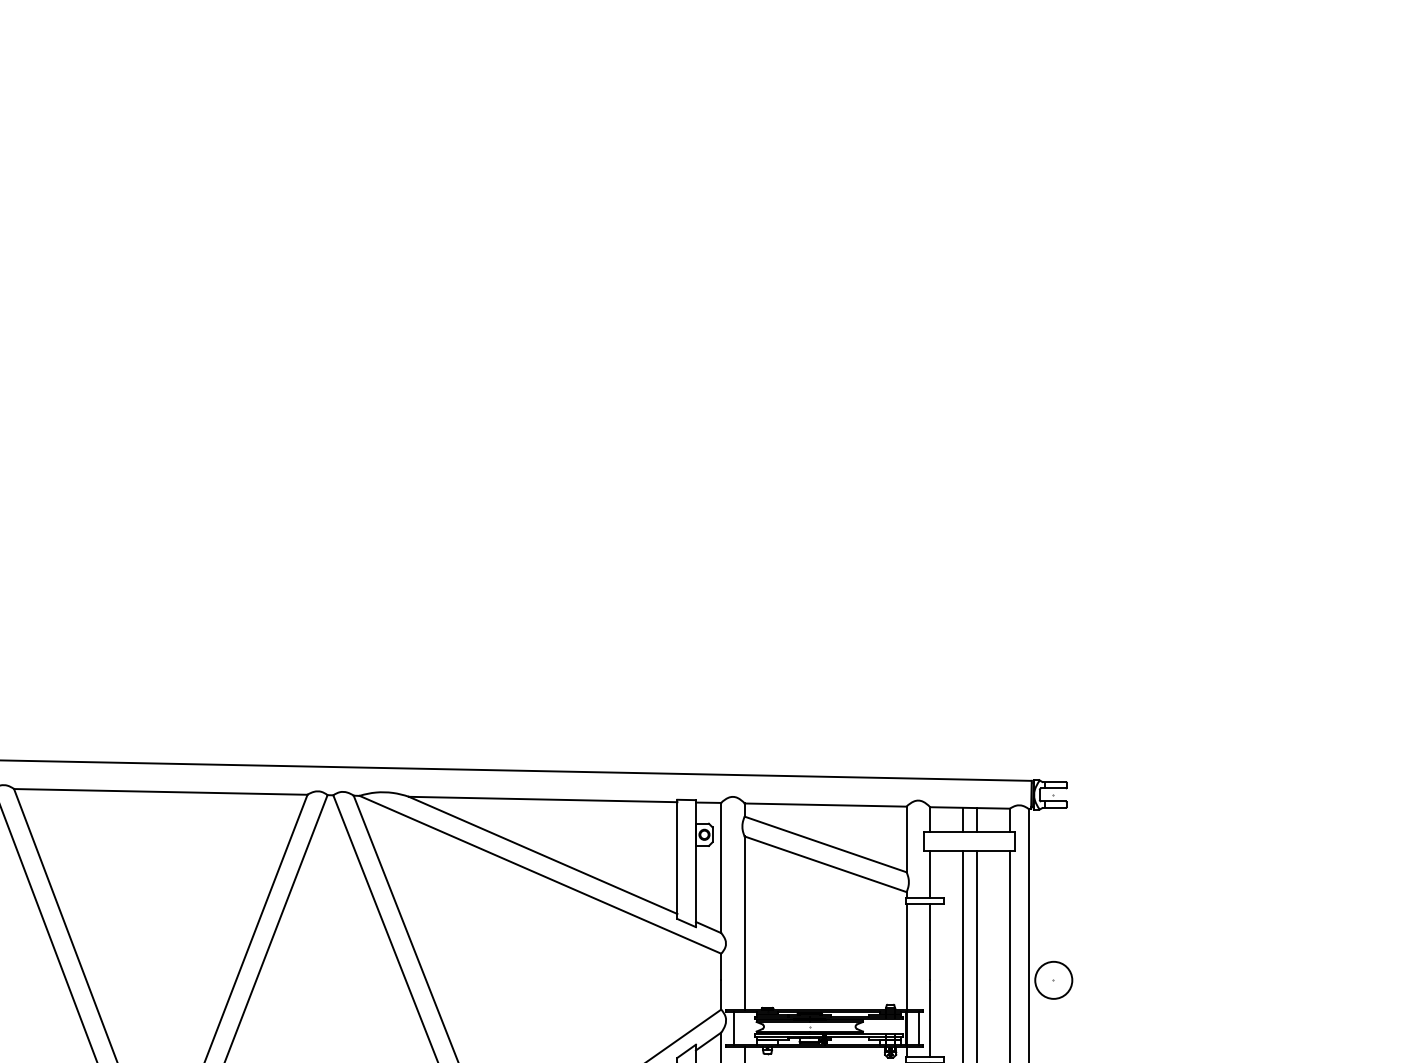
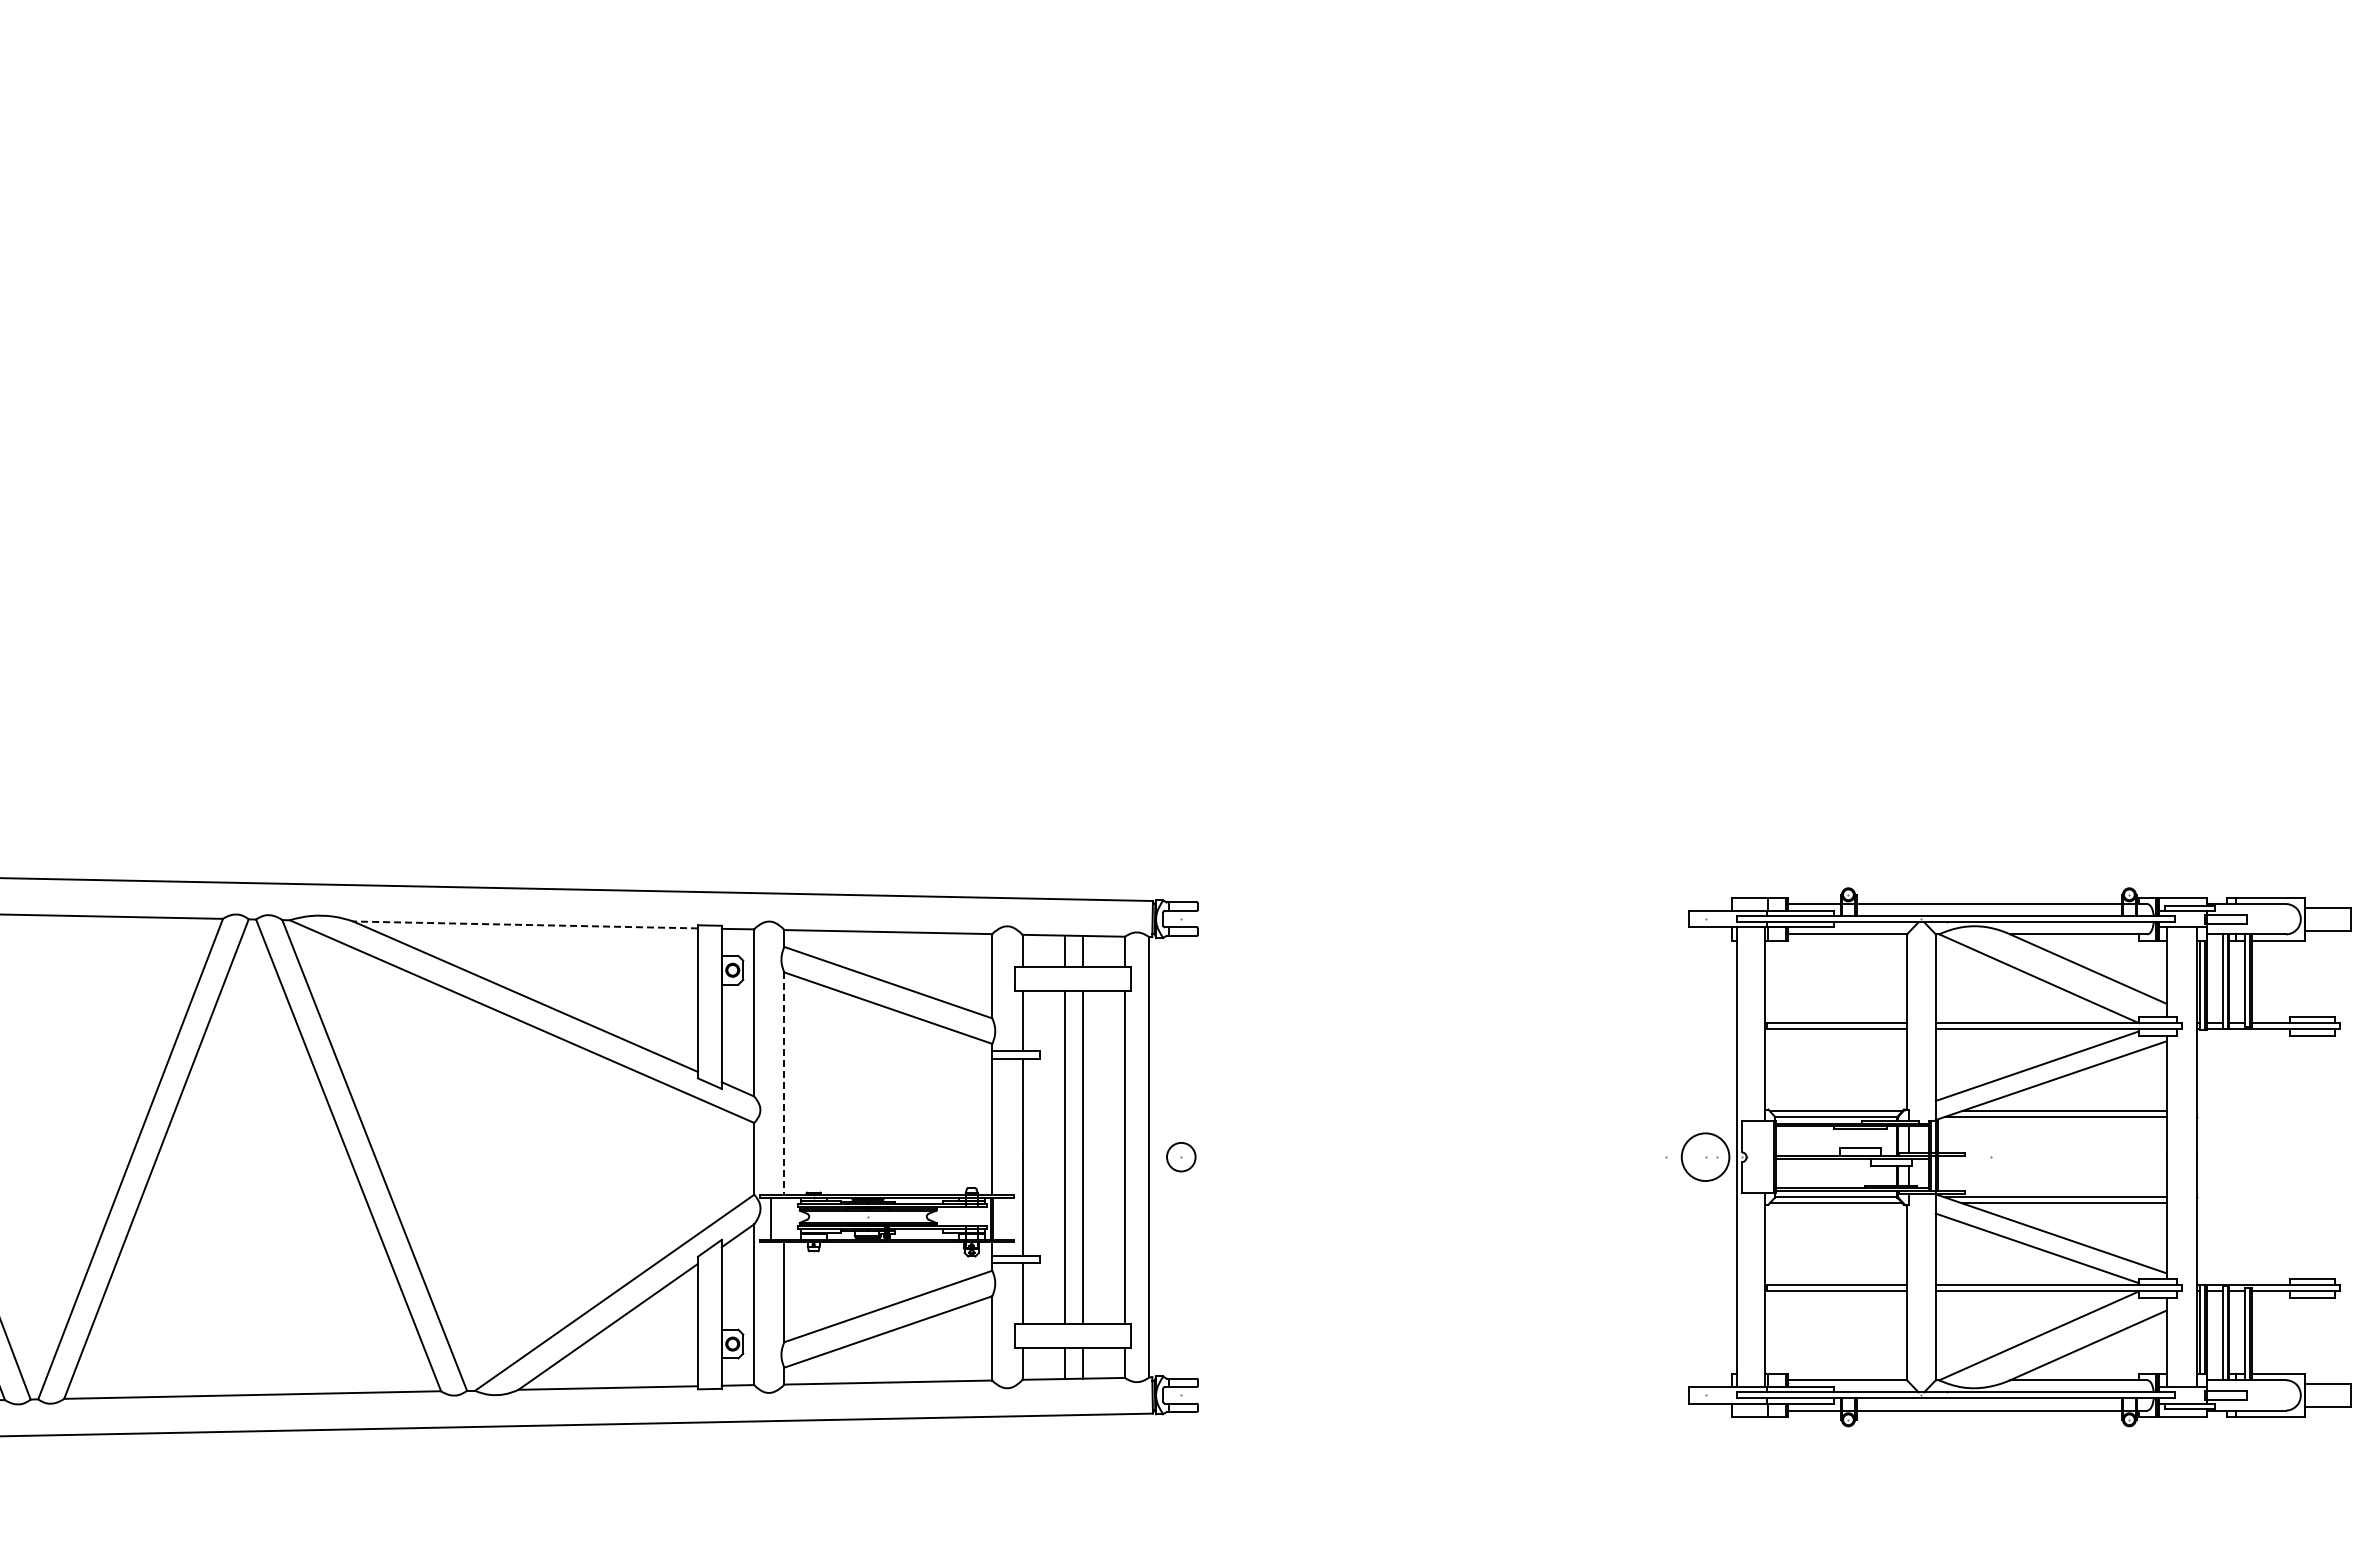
line: (543, 799) -> (525, 924), solid -> dashed
line: (744, 923) -> (784, 1084), solid -> dashed
circle: (1053, 980) -> (1181, 1157), size x0.6
line: (919, 1028) -> (1008, 1218), removed

